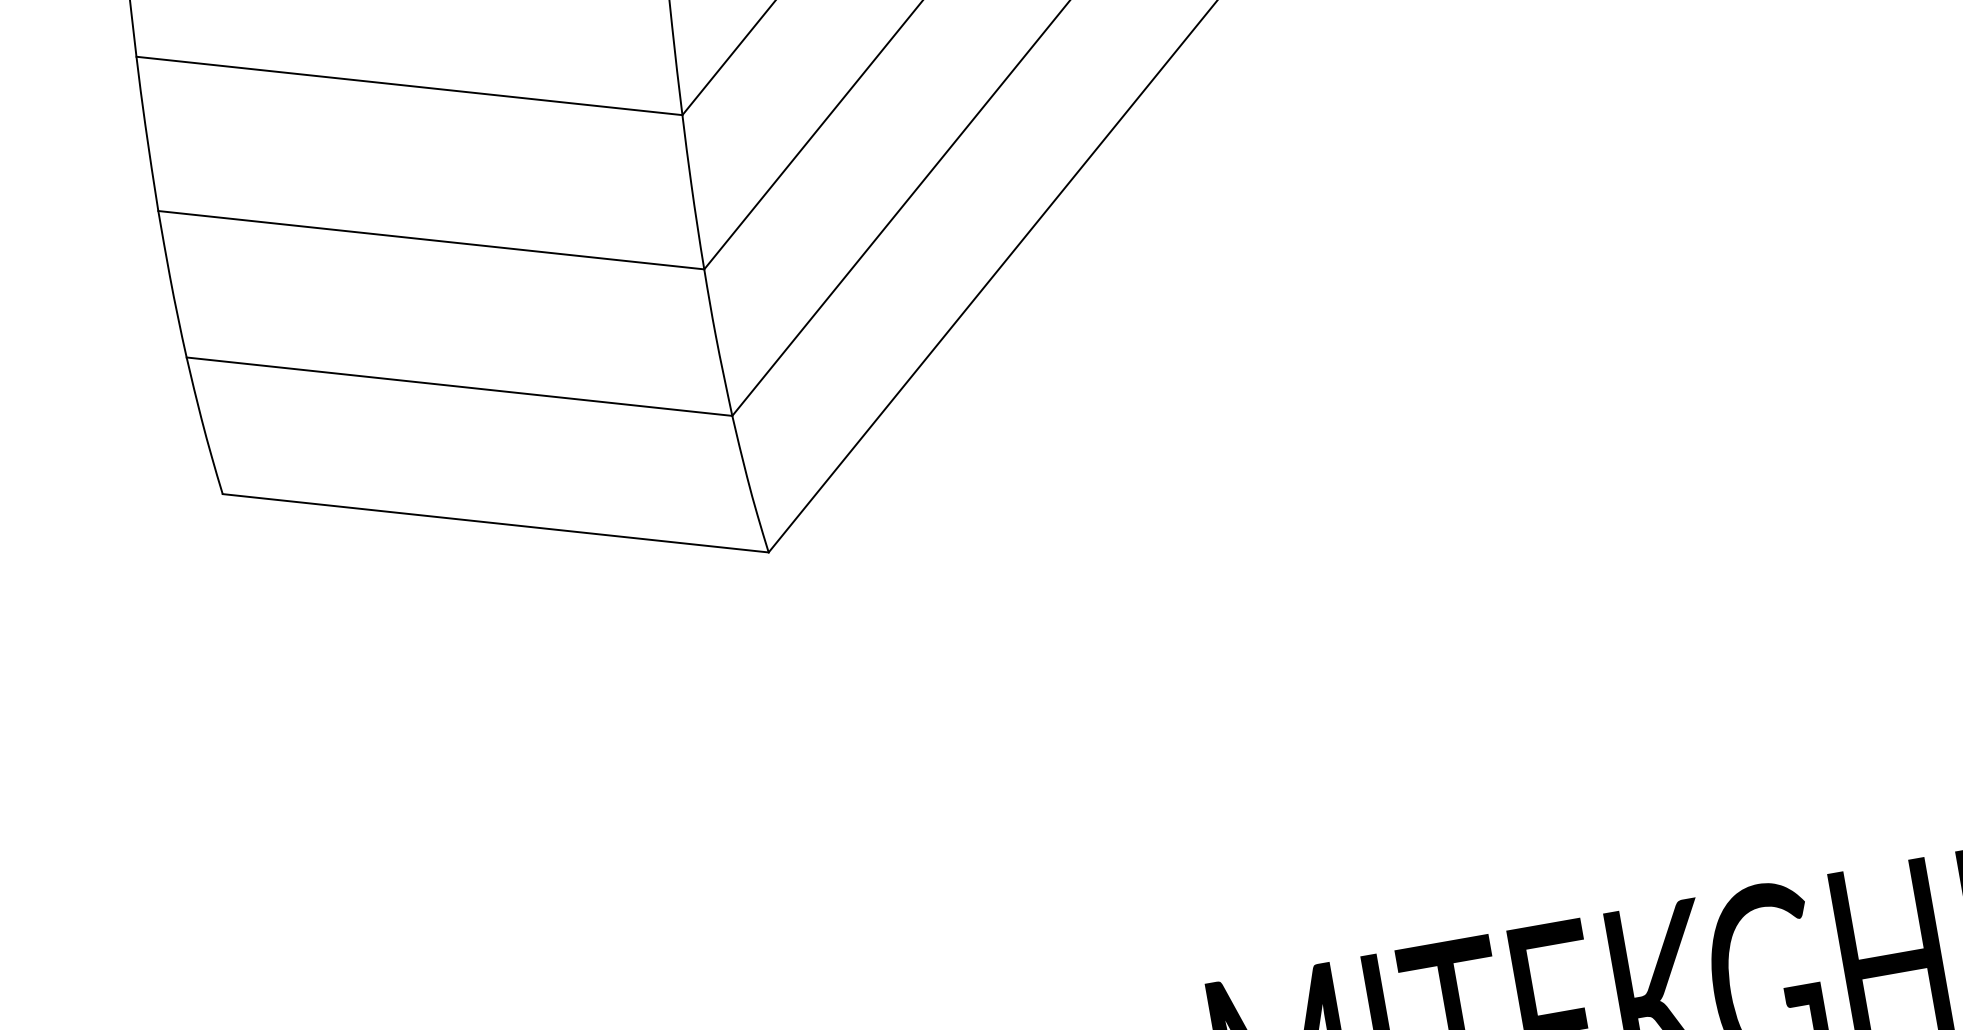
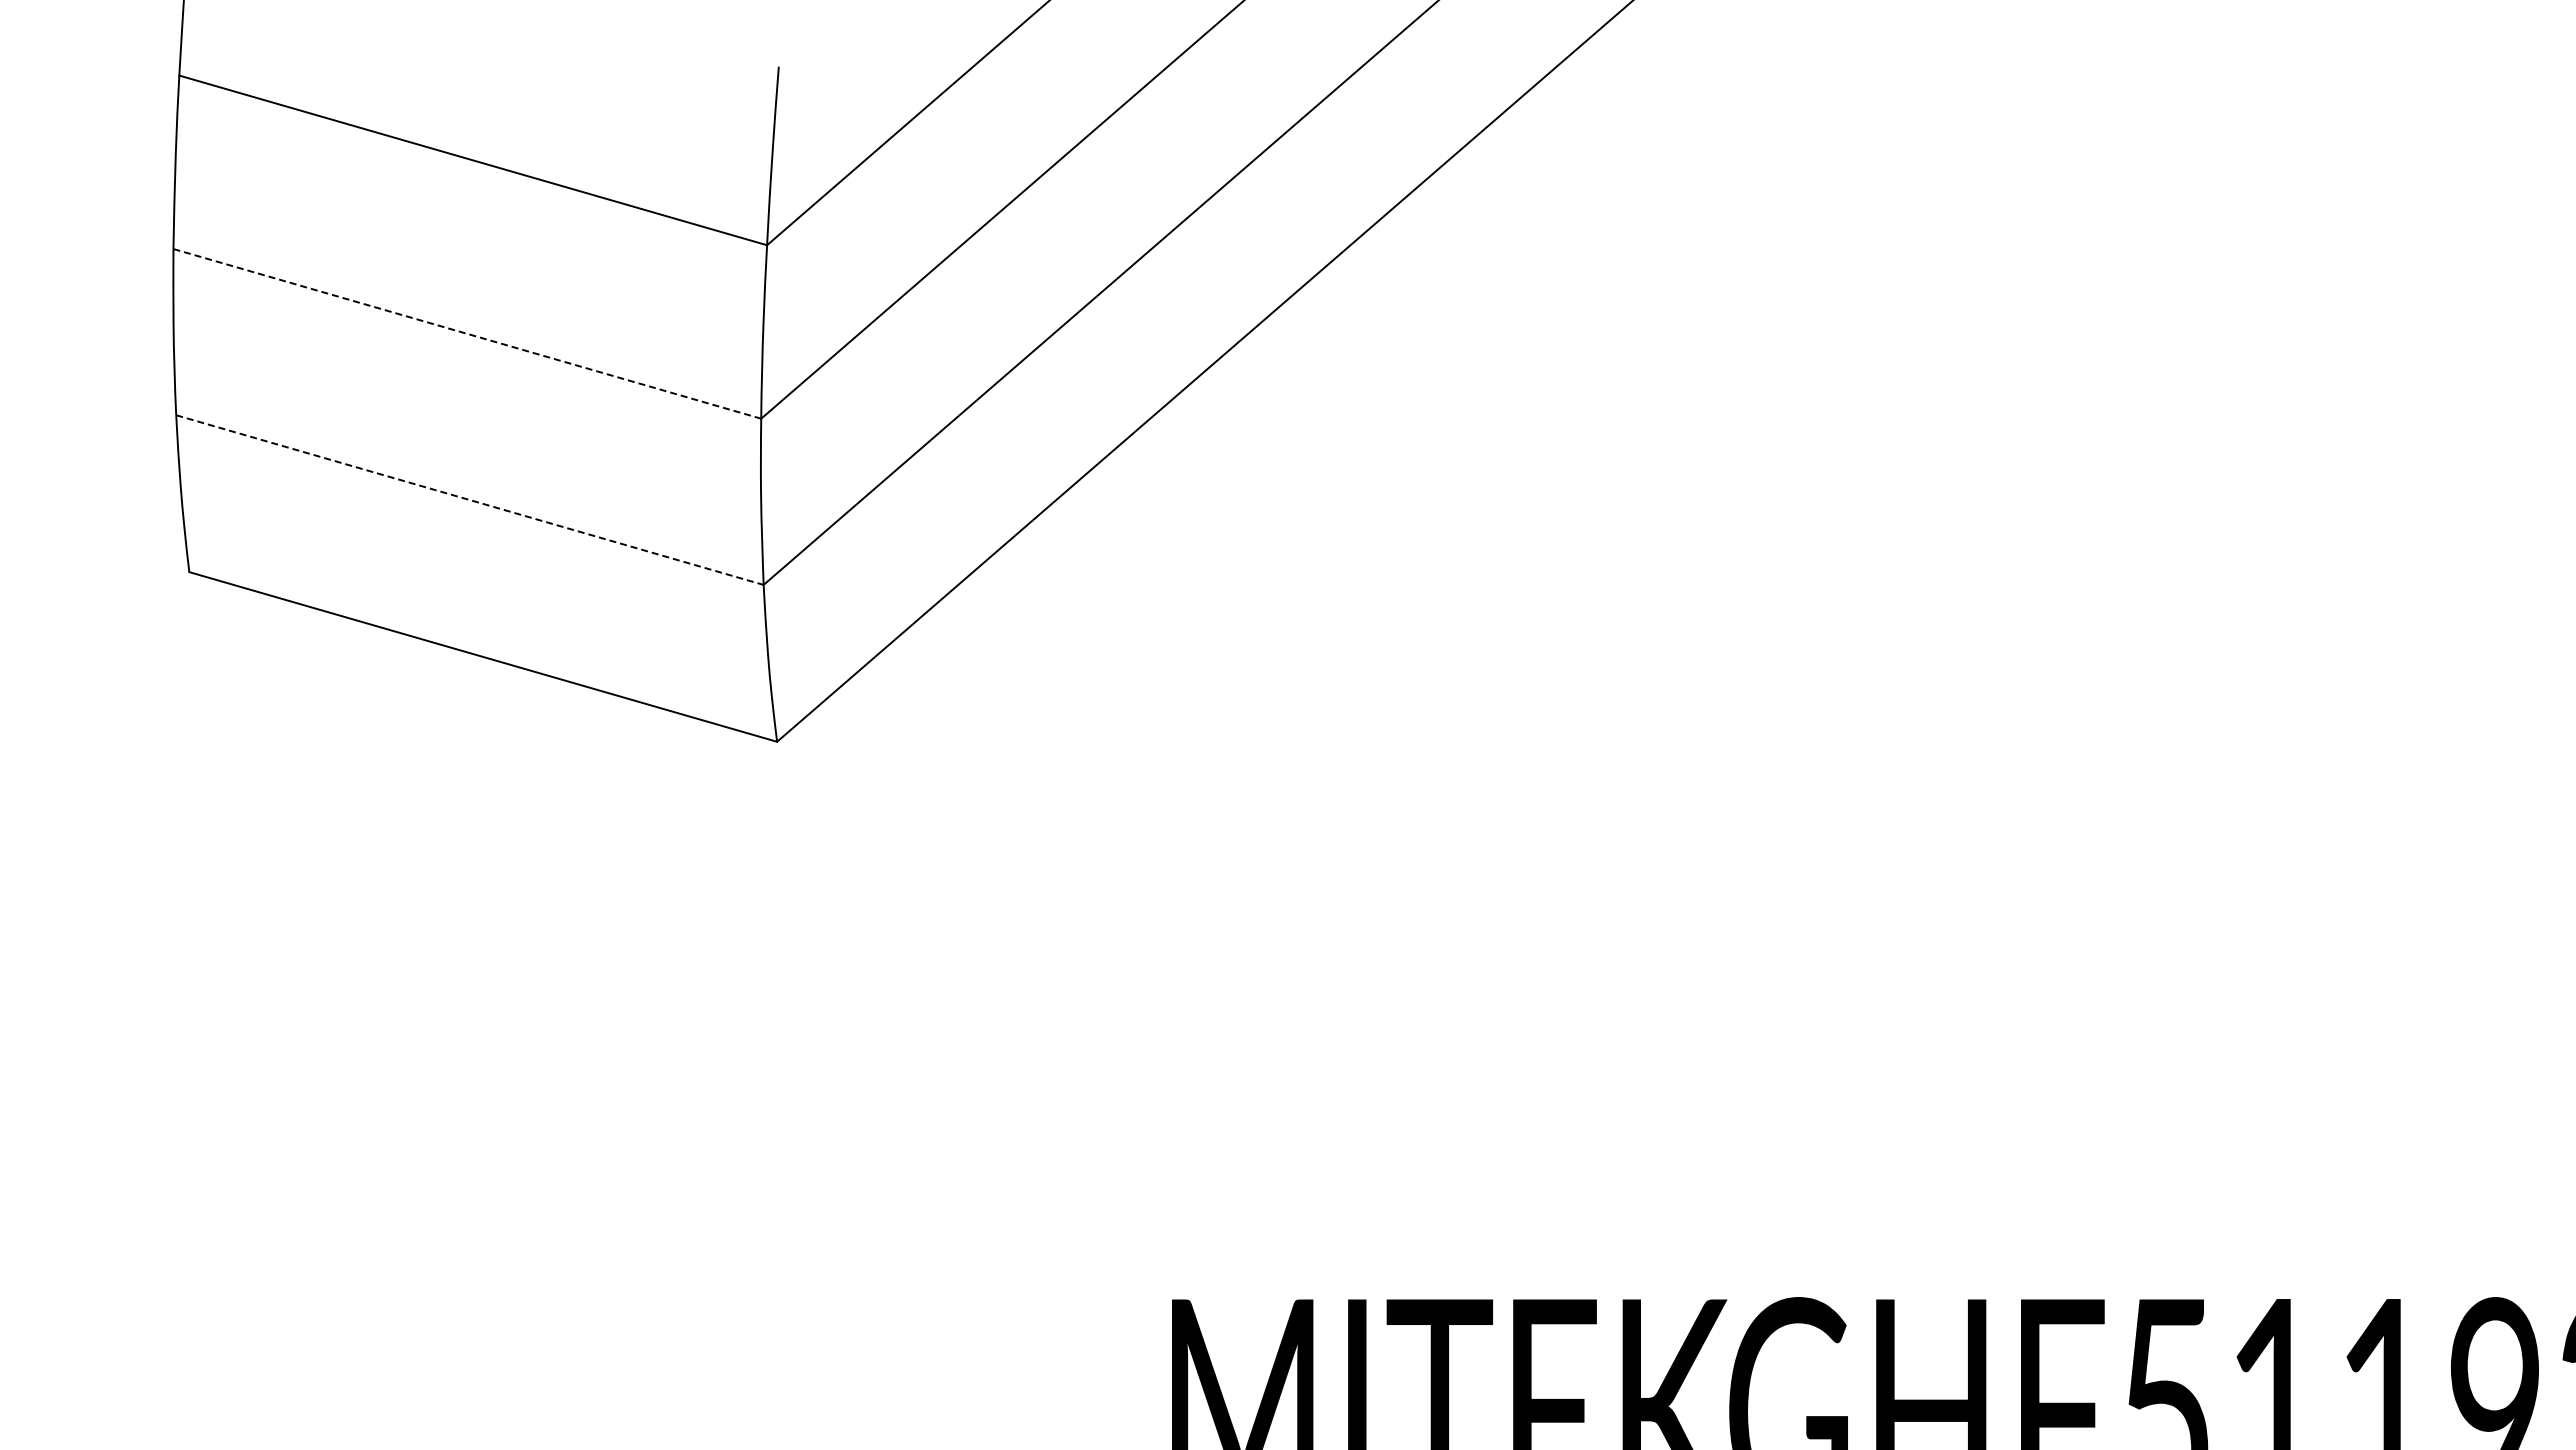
line: (431, 239) -> (467, 333), solid -> dashed
line: (459, 387) -> (469, 500), solid -> dashed

